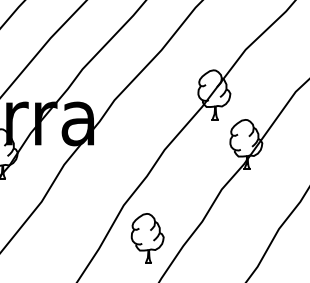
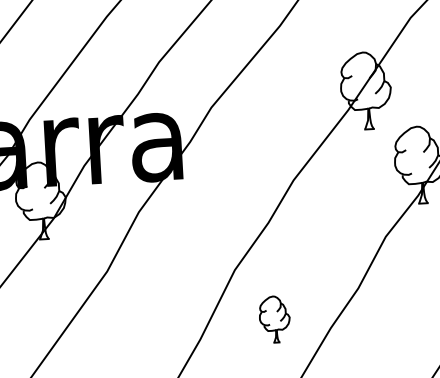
part: (147, 238) -> (274, 319), size x0.6

